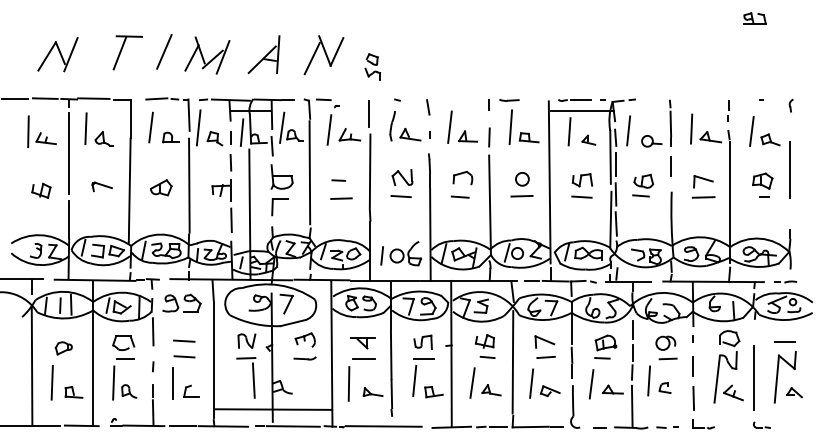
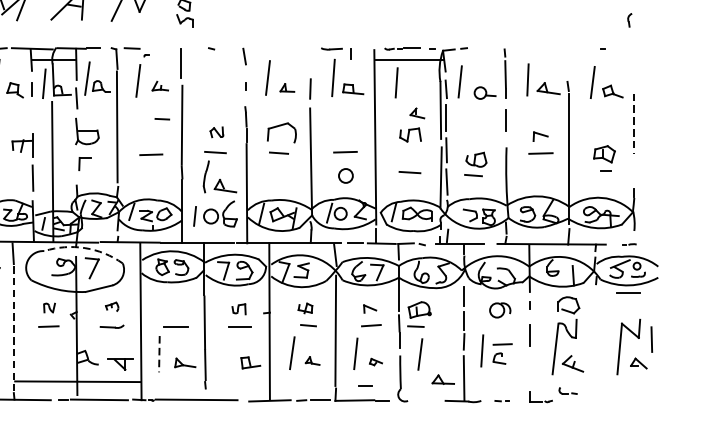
line: (488, 104) -> (350, 53), moved
part: (790, 105) -> (628, 20), moved
line: (728, 110) -> (567, 59), removed
part: (405, 126) -> (220, 177), moved
part: (349, 134) -> (159, 85), size x0.7
part: (467, 136) -> (286, 87), size x0.7
part: (588, 139) -> (417, 112), moved
line: (230, 162) -> (31, 115), removed
line: (790, 170) -> (634, 124), solid -> dashed
part: (402, 177) -> (216, 132), size x0.6
part: (462, 177) -> (281, 132), size x1.4
circle: (522, 179) -> (346, 176), moved
line: (338, 180) -> (162, 119), moved
part: (703, 181) -> (540, 136), size x0.7
part: (762, 184) -> (604, 157), moved
part: (642, 185) -> (475, 164), moved
line: (581, 196) -> (409, 171), moved
part: (279, 207) -> (84, 164), size x0.7
part: (785, 281) -> (628, 243), size x0.6
arc: (279, 285) -> (84, 248), solid -> dashed
part: (304, 339) -> (111, 306), size x0.6
part: (246, 340) -> (49, 307), size x0.6
part: (422, 341) -> (238, 308), size x0.7
part: (484, 341) -> (305, 308), size x0.7
part: (544, 341) -> (369, 308), size x0.6
line: (784, 341) -> (627, 292), moved
part: (362, 343) -> (120, 364), moved
part: (605, 346) -> (419, 313), moved
line: (667, 358) -> (502, 343), moved
line: (213, 360) -> (13, 328), solid -> dashed
line: (754, 378) -> (595, 348), removed
line: (253, 380) -> (56, 350), removed
line: (414, 380) -> (229, 350), removed
line: (349, 383) -> (159, 353), solid -> dashed
part: (612, 389) -> (442, 379), moved
part: (491, 390) -> (312, 361), size x0.7
part: (550, 391) -> (376, 362), size x0.6
line: (693, 398) -> (651, 339), moved
part: (761, 424) -> (567, 390), moved
line: (599, 427) -> (365, 385), moved
part: (667, 427) -> (502, 401), size x0.6

